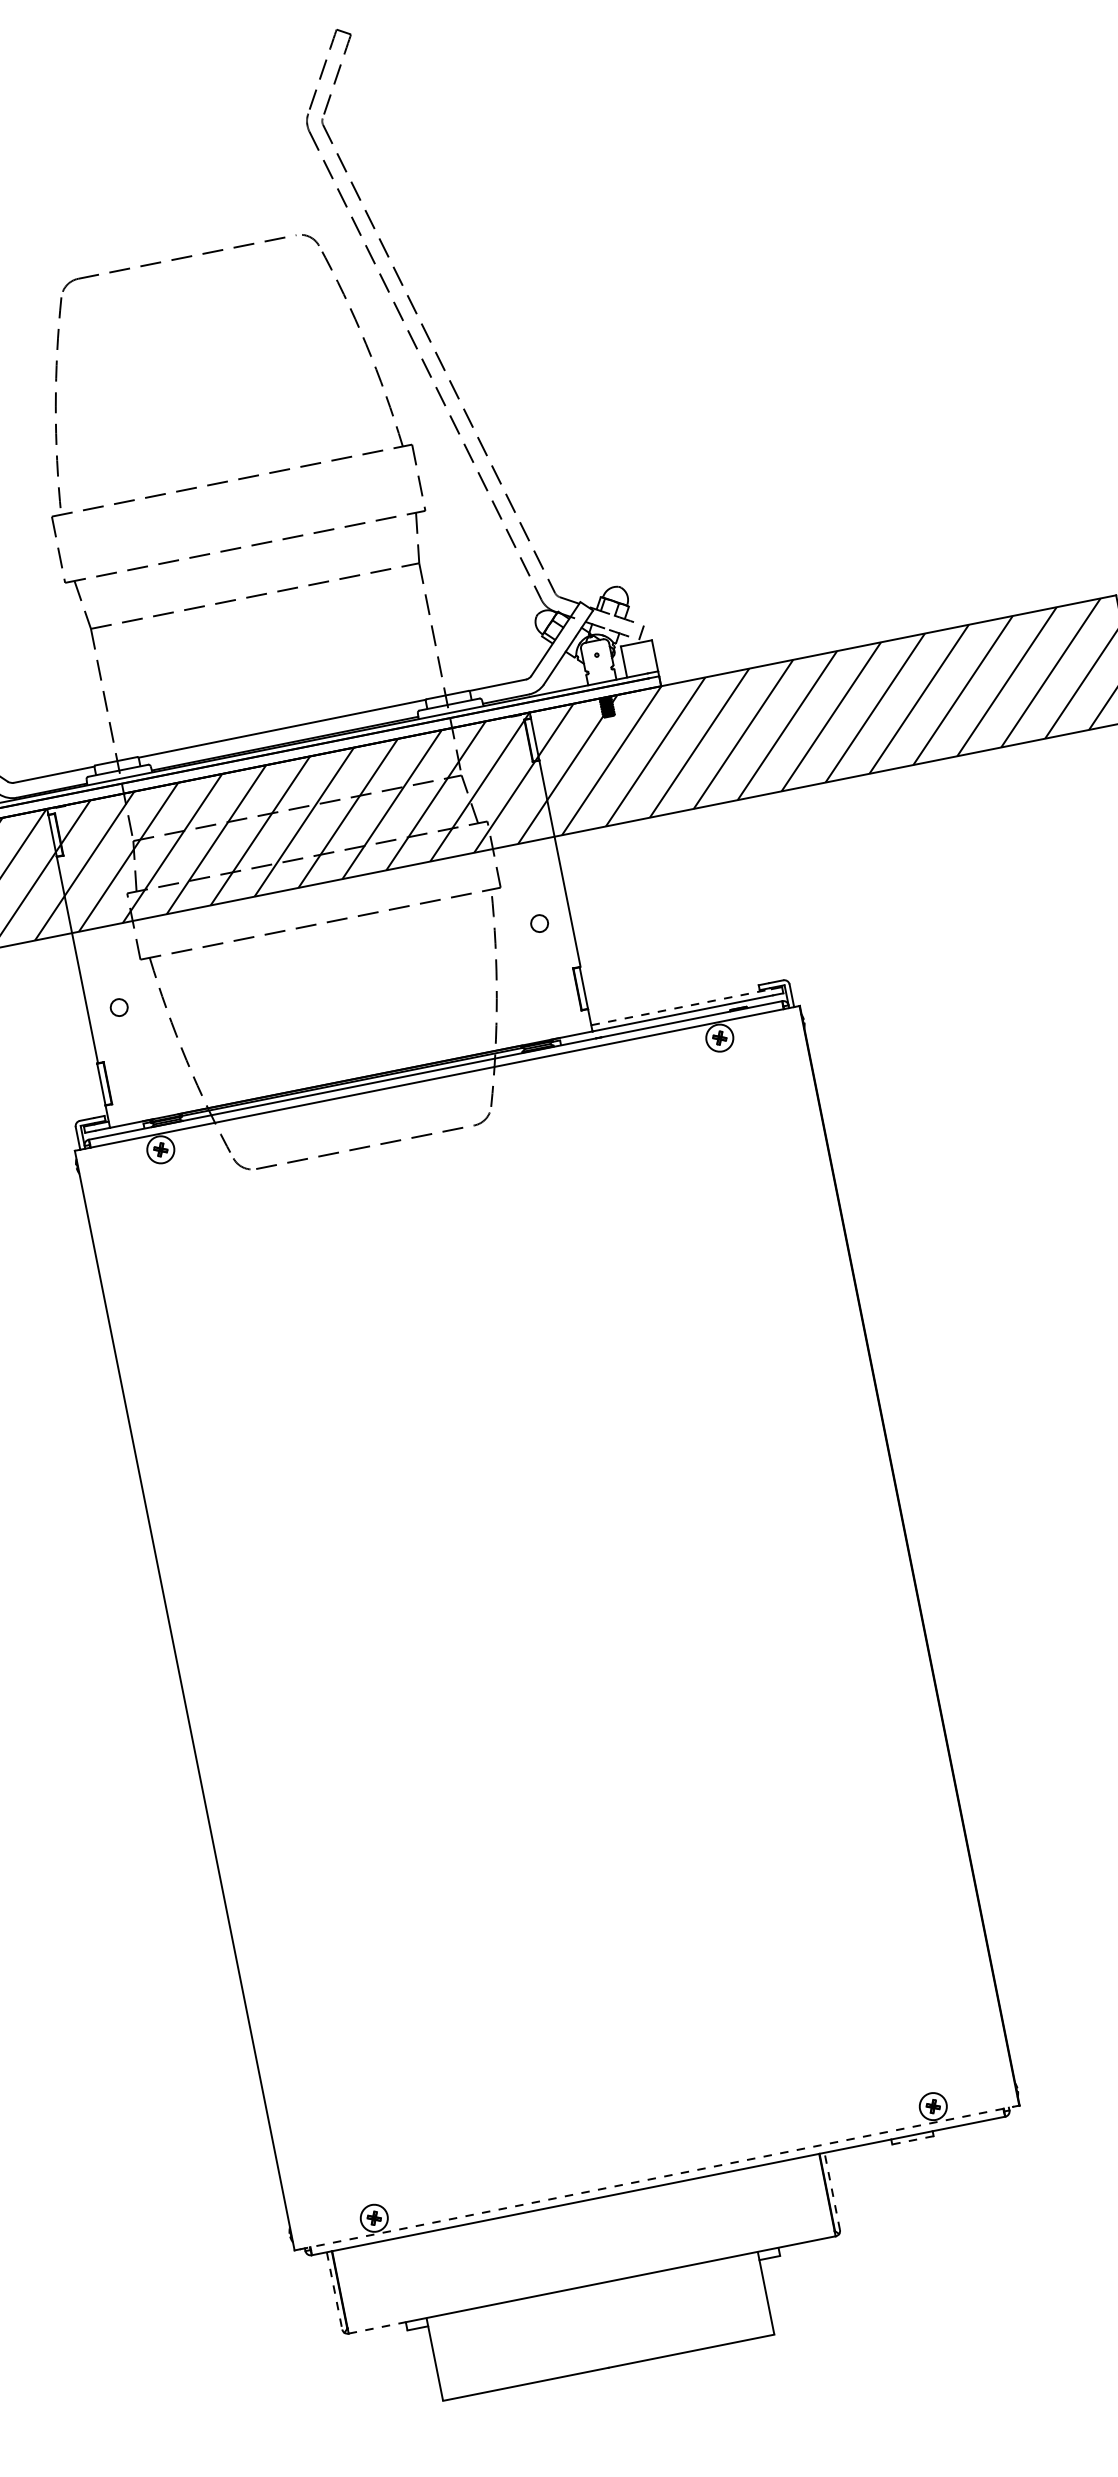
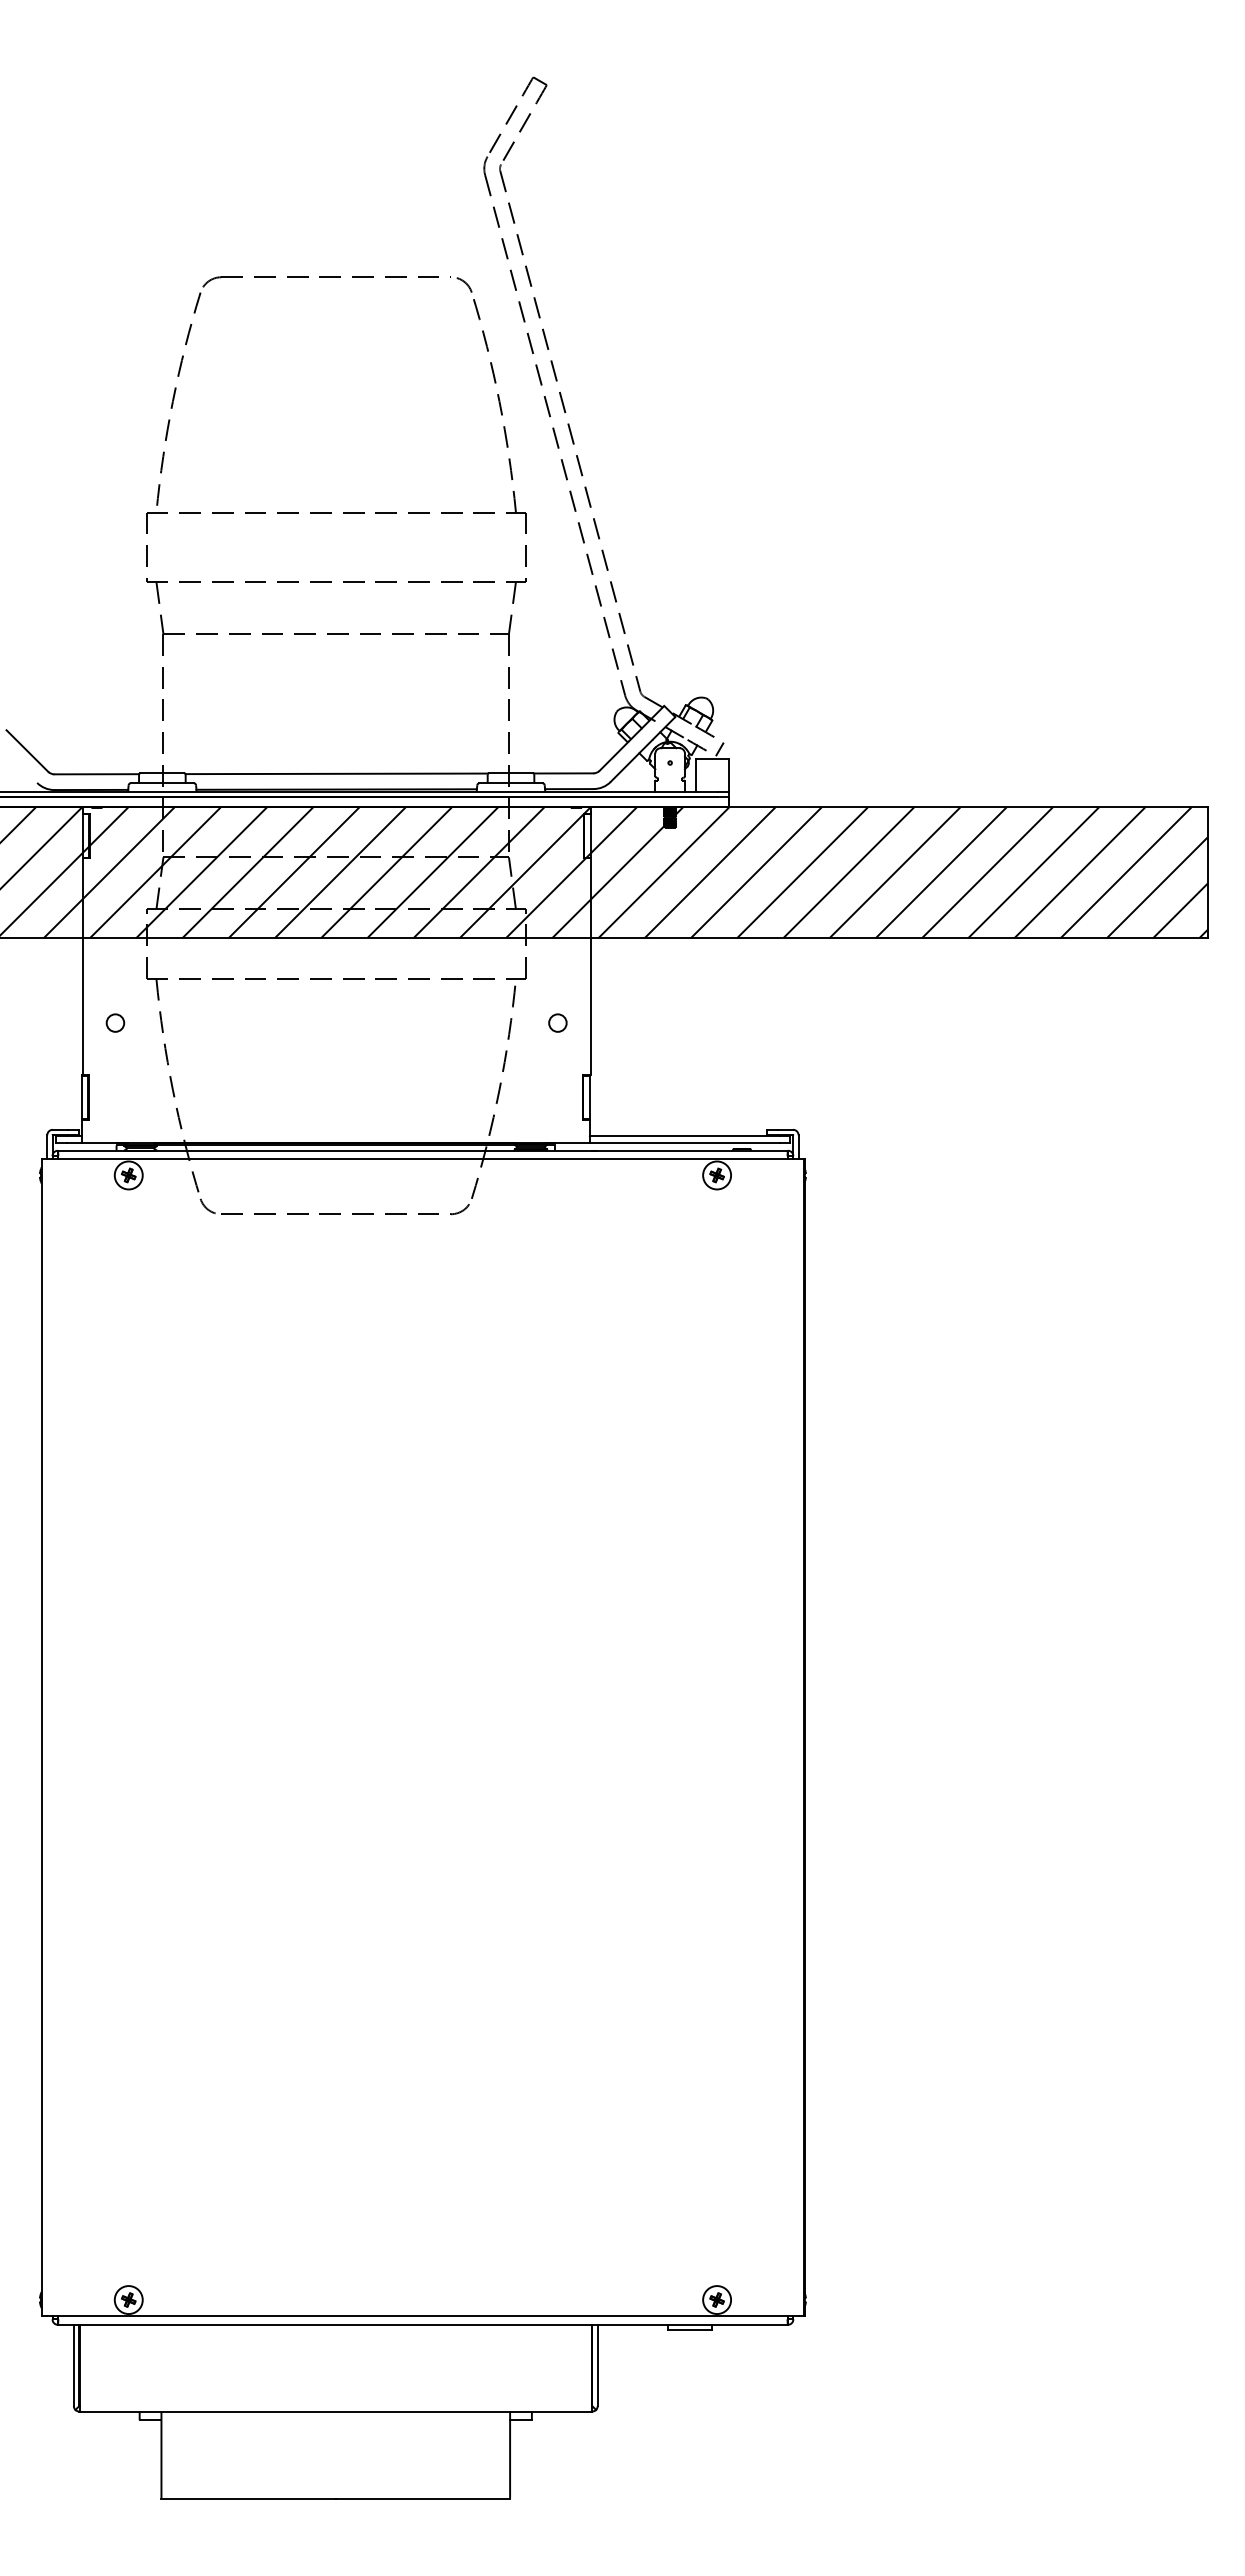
line: (681, 1007) -> (684, 1136), dashed -> solid
line: (912, 2140) -> (689, 2330), dashed -> solid
line: (656, 2178) -> (422, 2316), dashed -> solid
line: (832, 2191) -> (597, 2365), dashed -> solid
line: (334, 2290) -> (73, 2365), dashed -> solid
line: (378, 2327) -> (110, 2411), dashed -> solid

